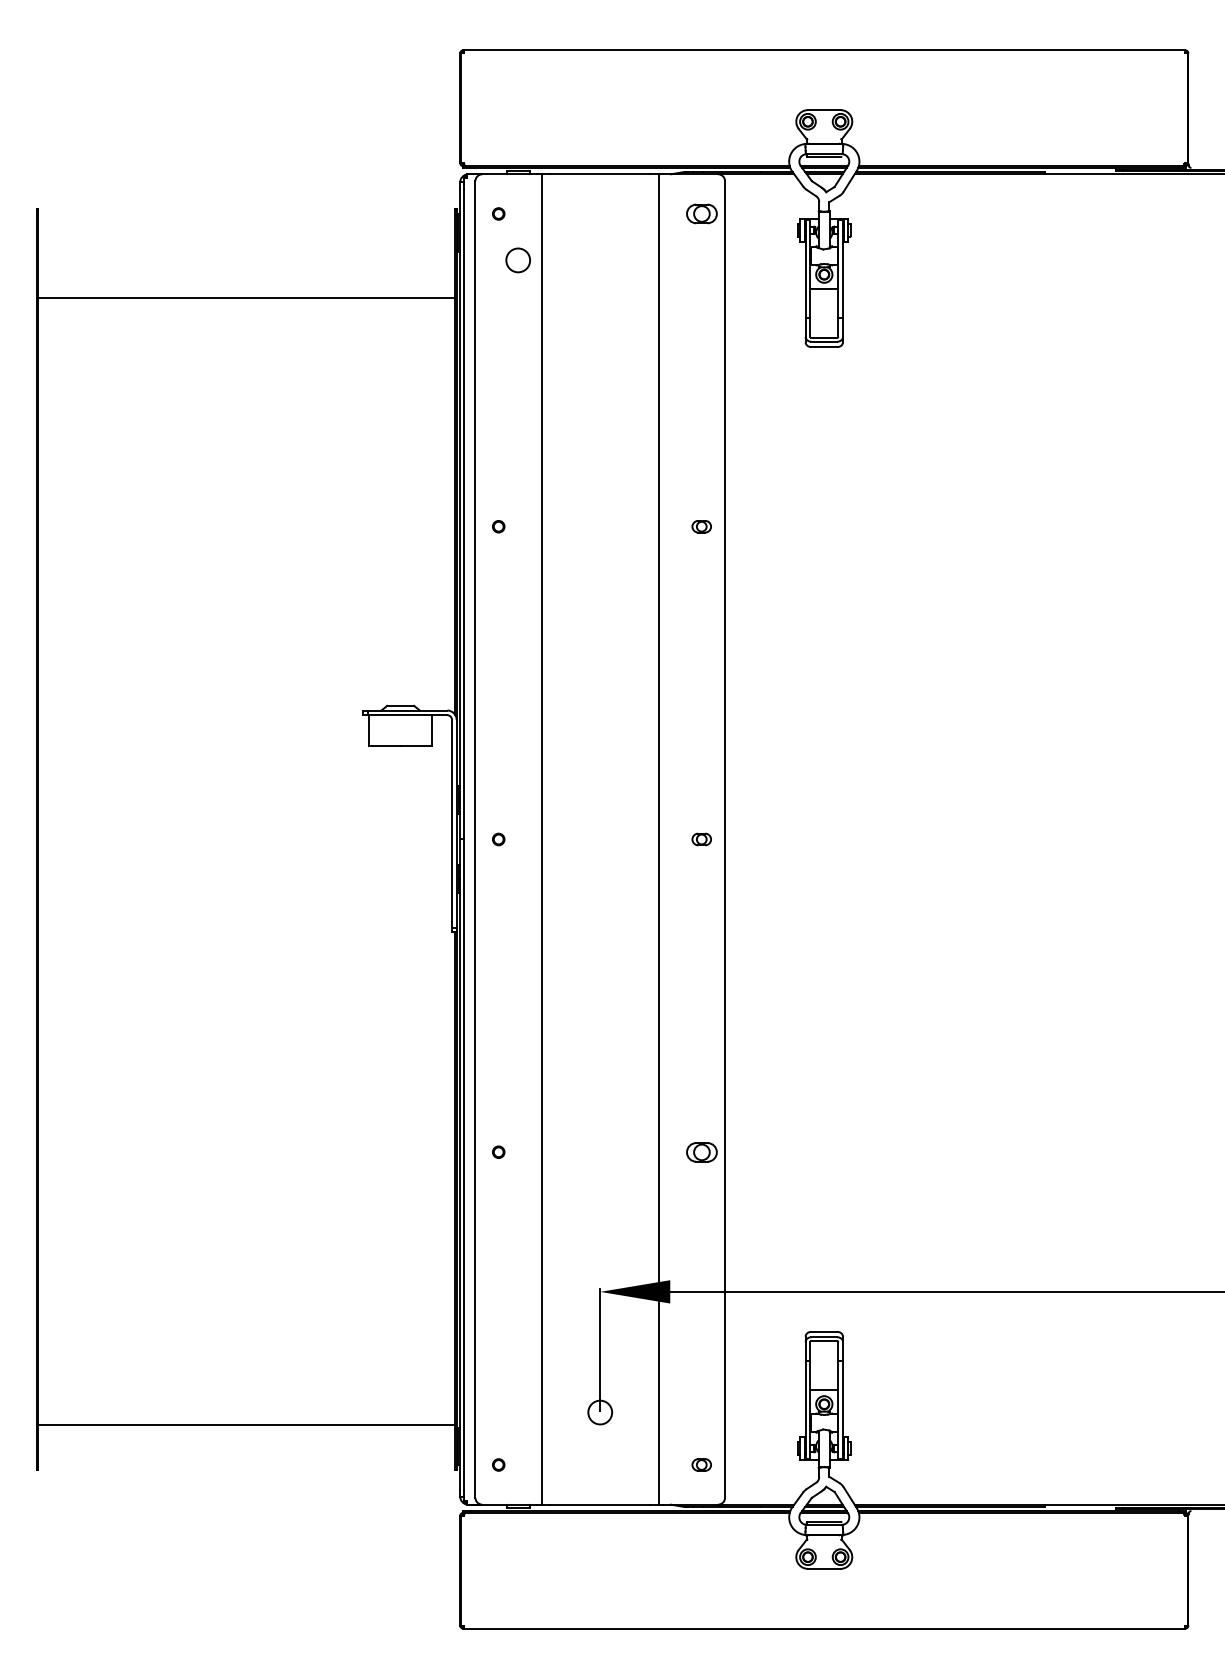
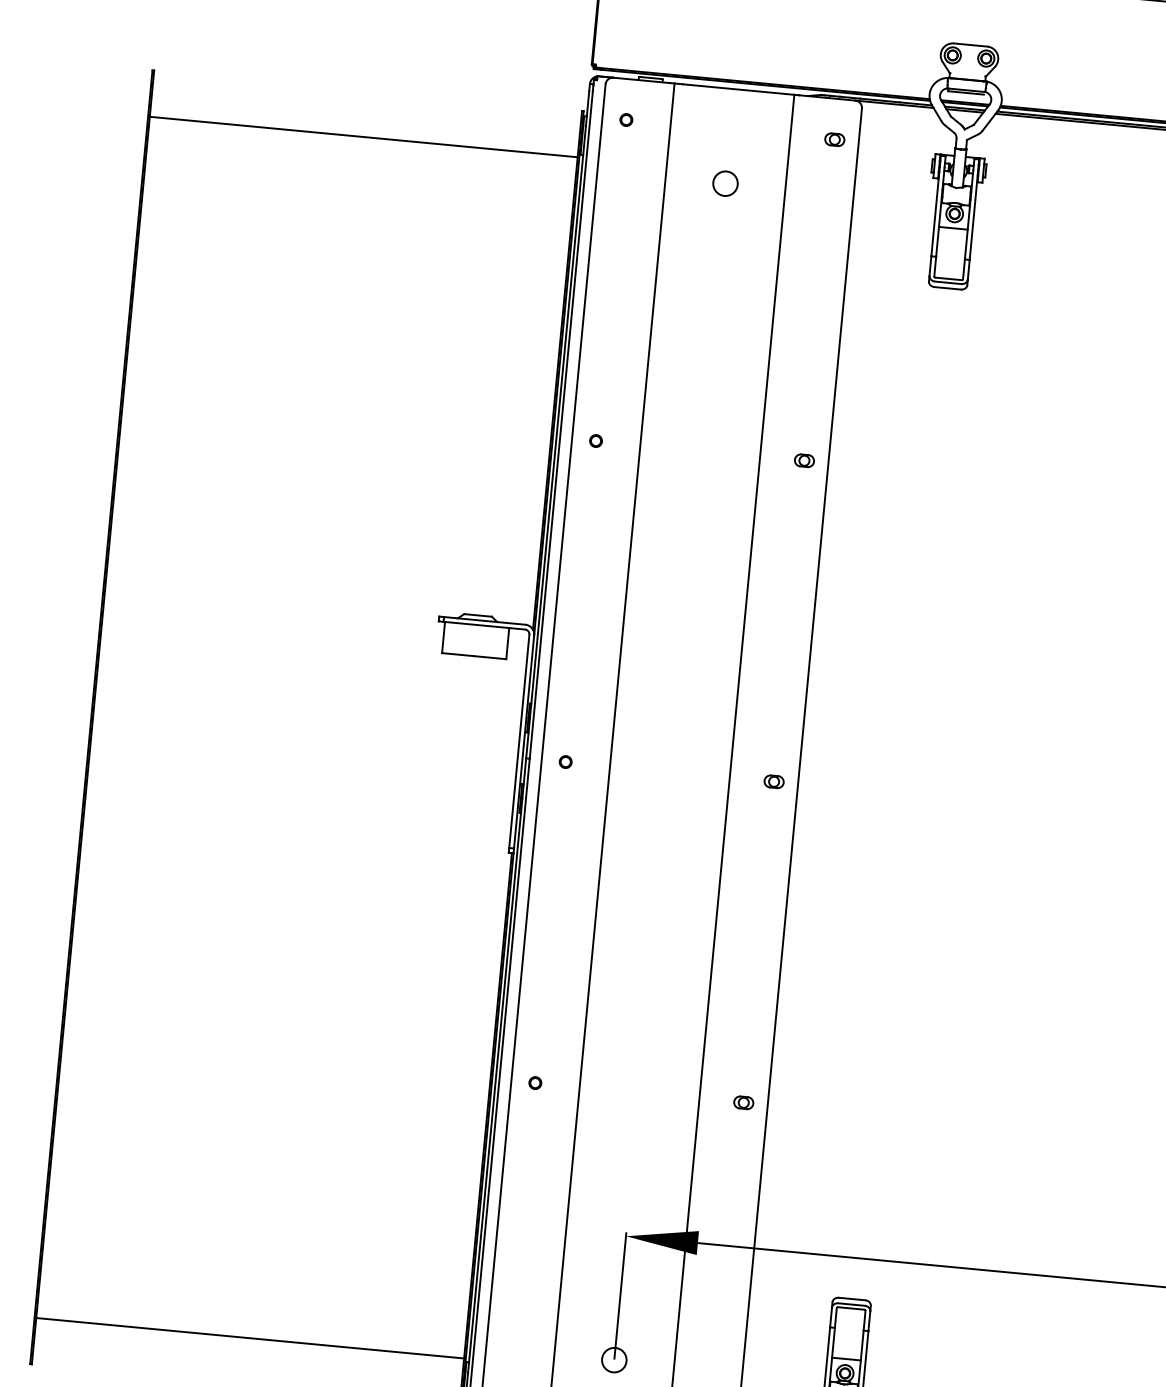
part: (701, 213) -> (834, 139), size x0.62
circle: (517, 260) -> (724, 183), moved
line: (246, 298) -> (363, 137), moved
part: (701, 1151) -> (743, 1102), size x0.62

